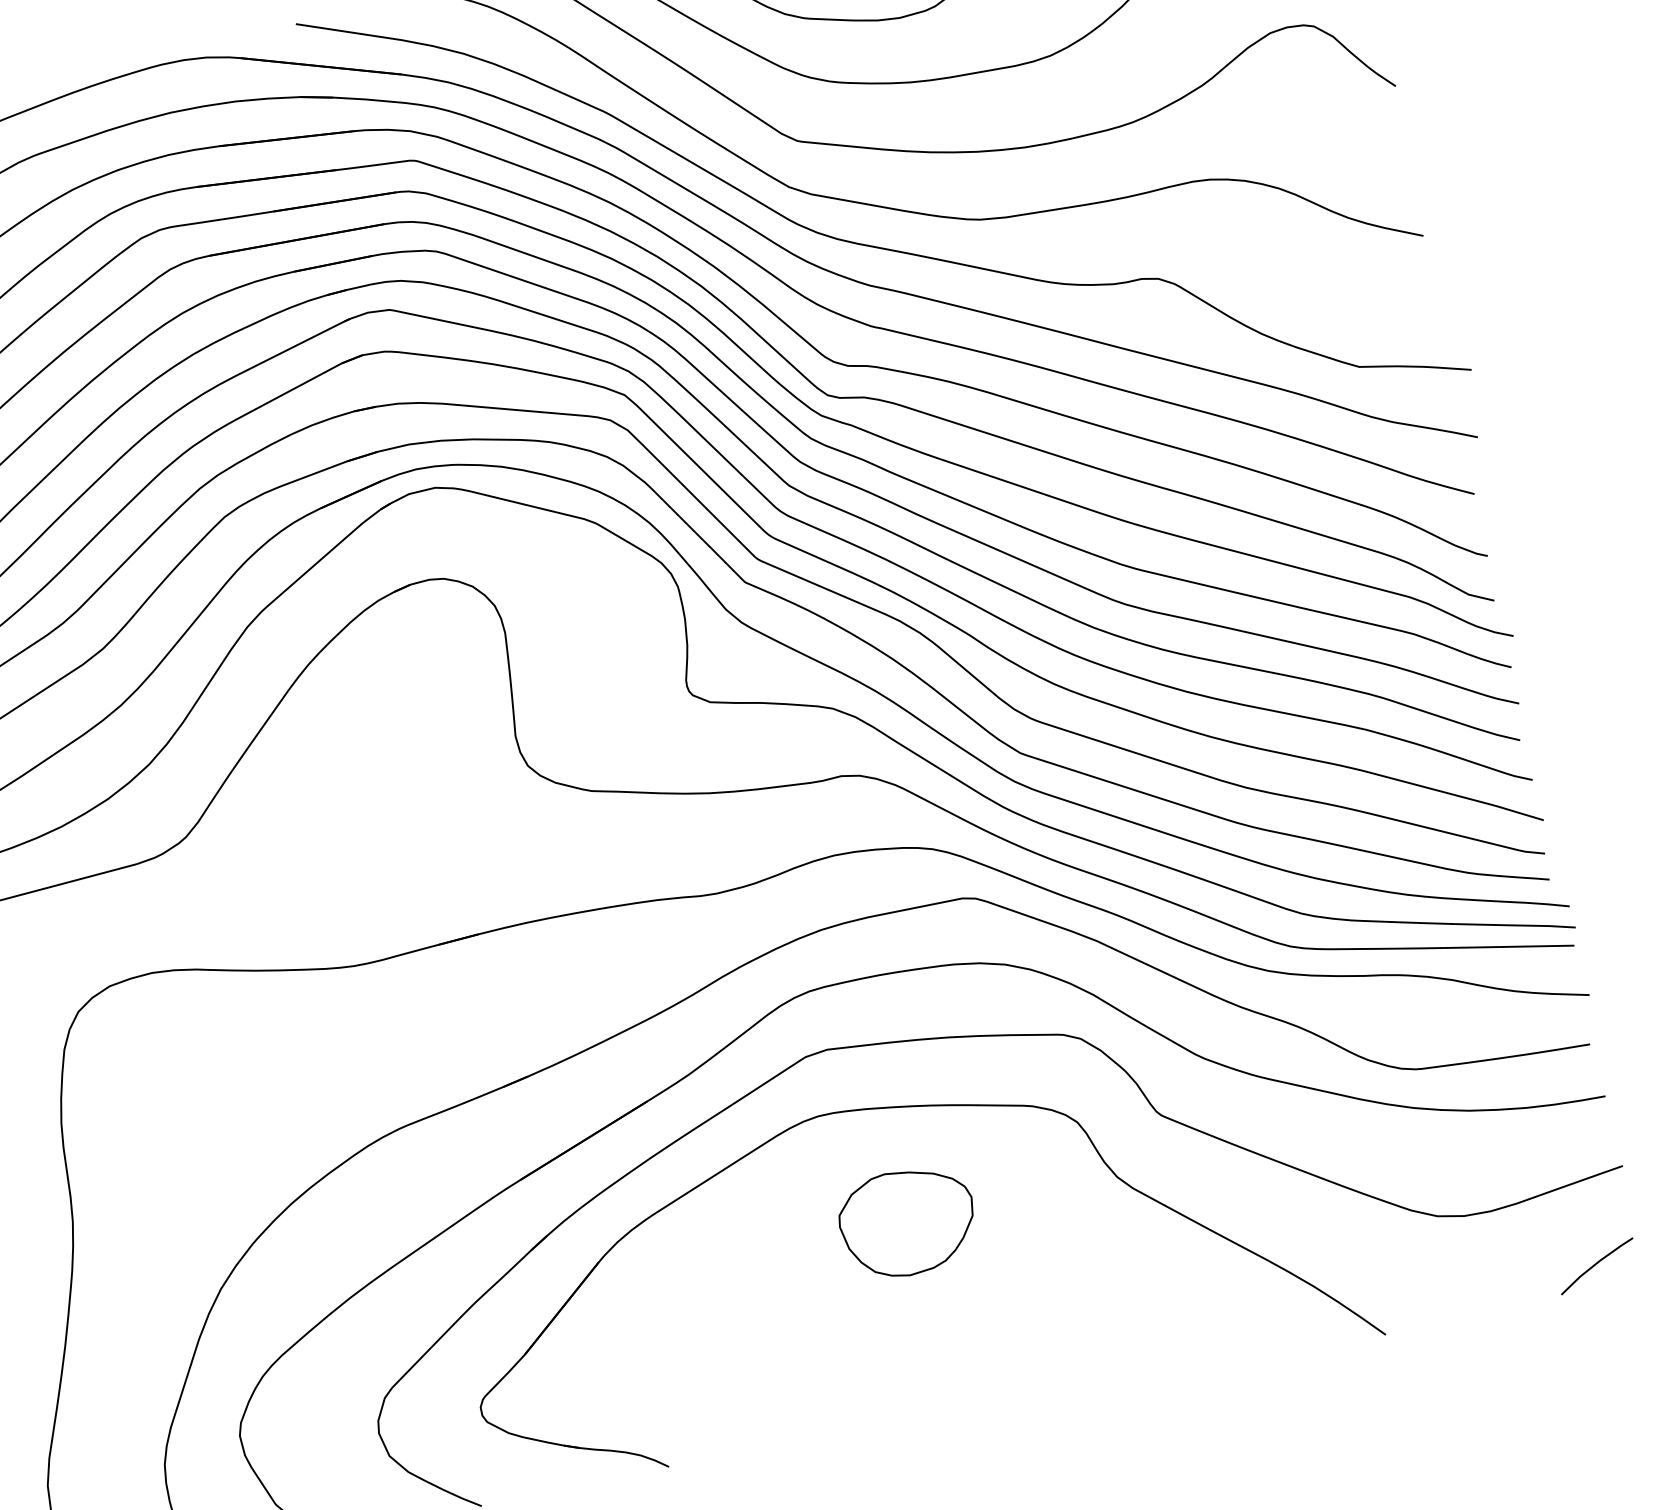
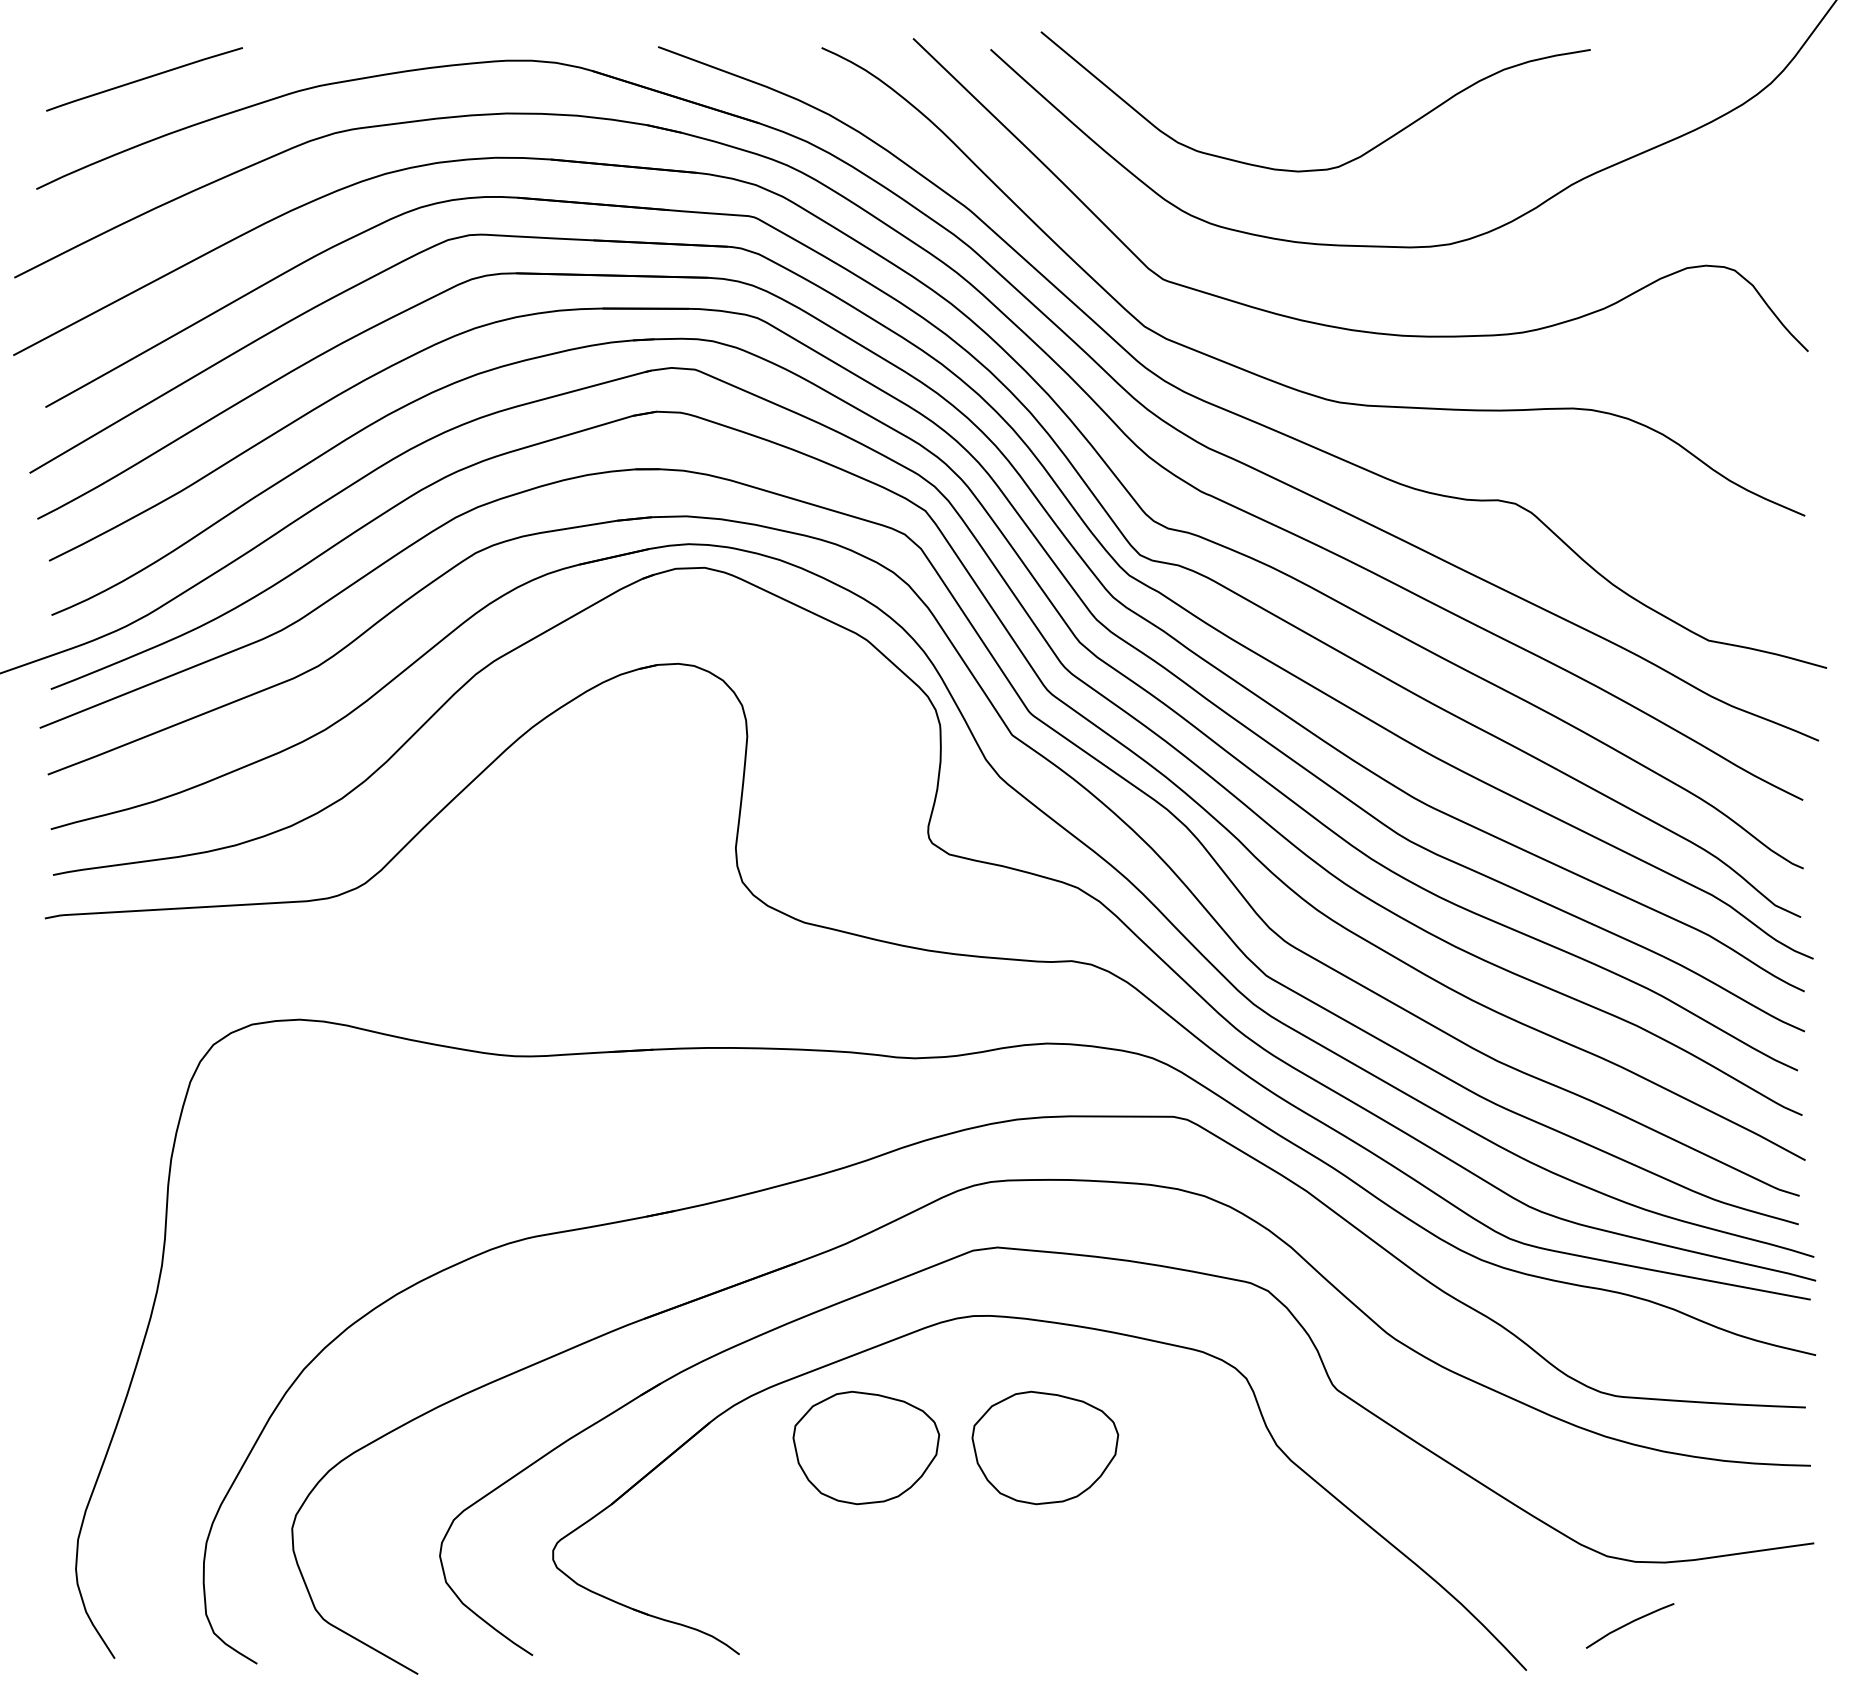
part: (745, 1255) -> (866, 1447), added
line: (1596, 1265) -> (1629, 1624), moved

